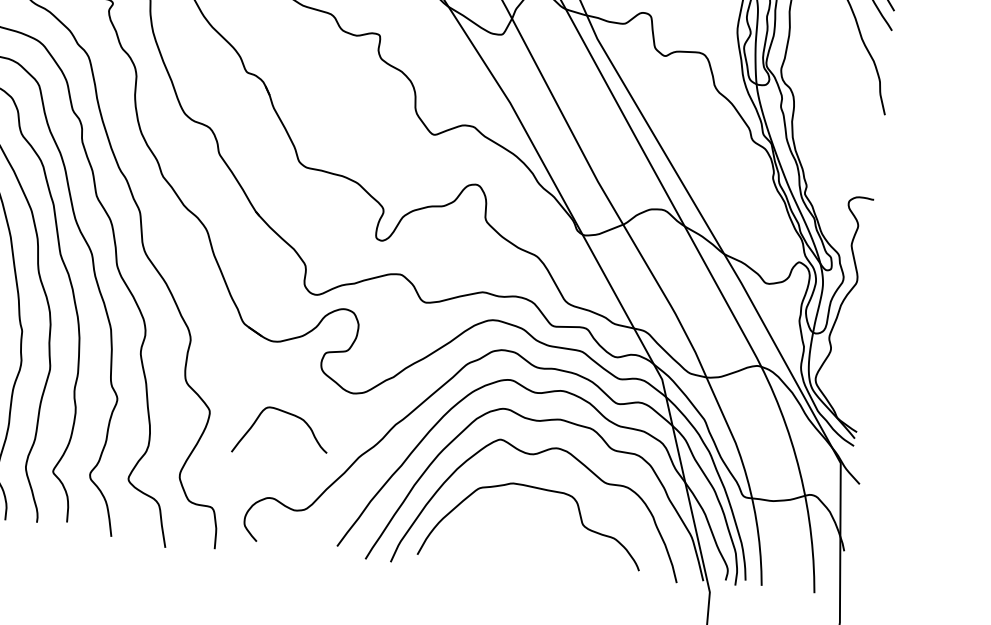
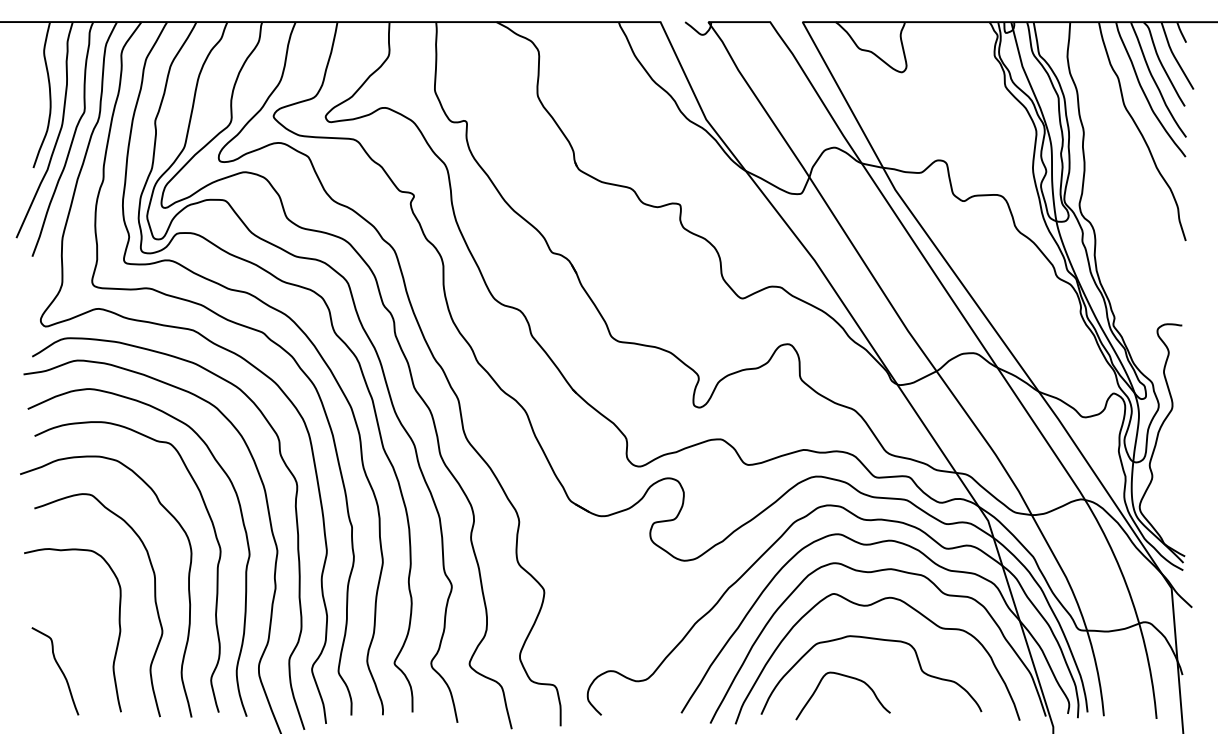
curve: (285, 413) -> (846, 677), moved

